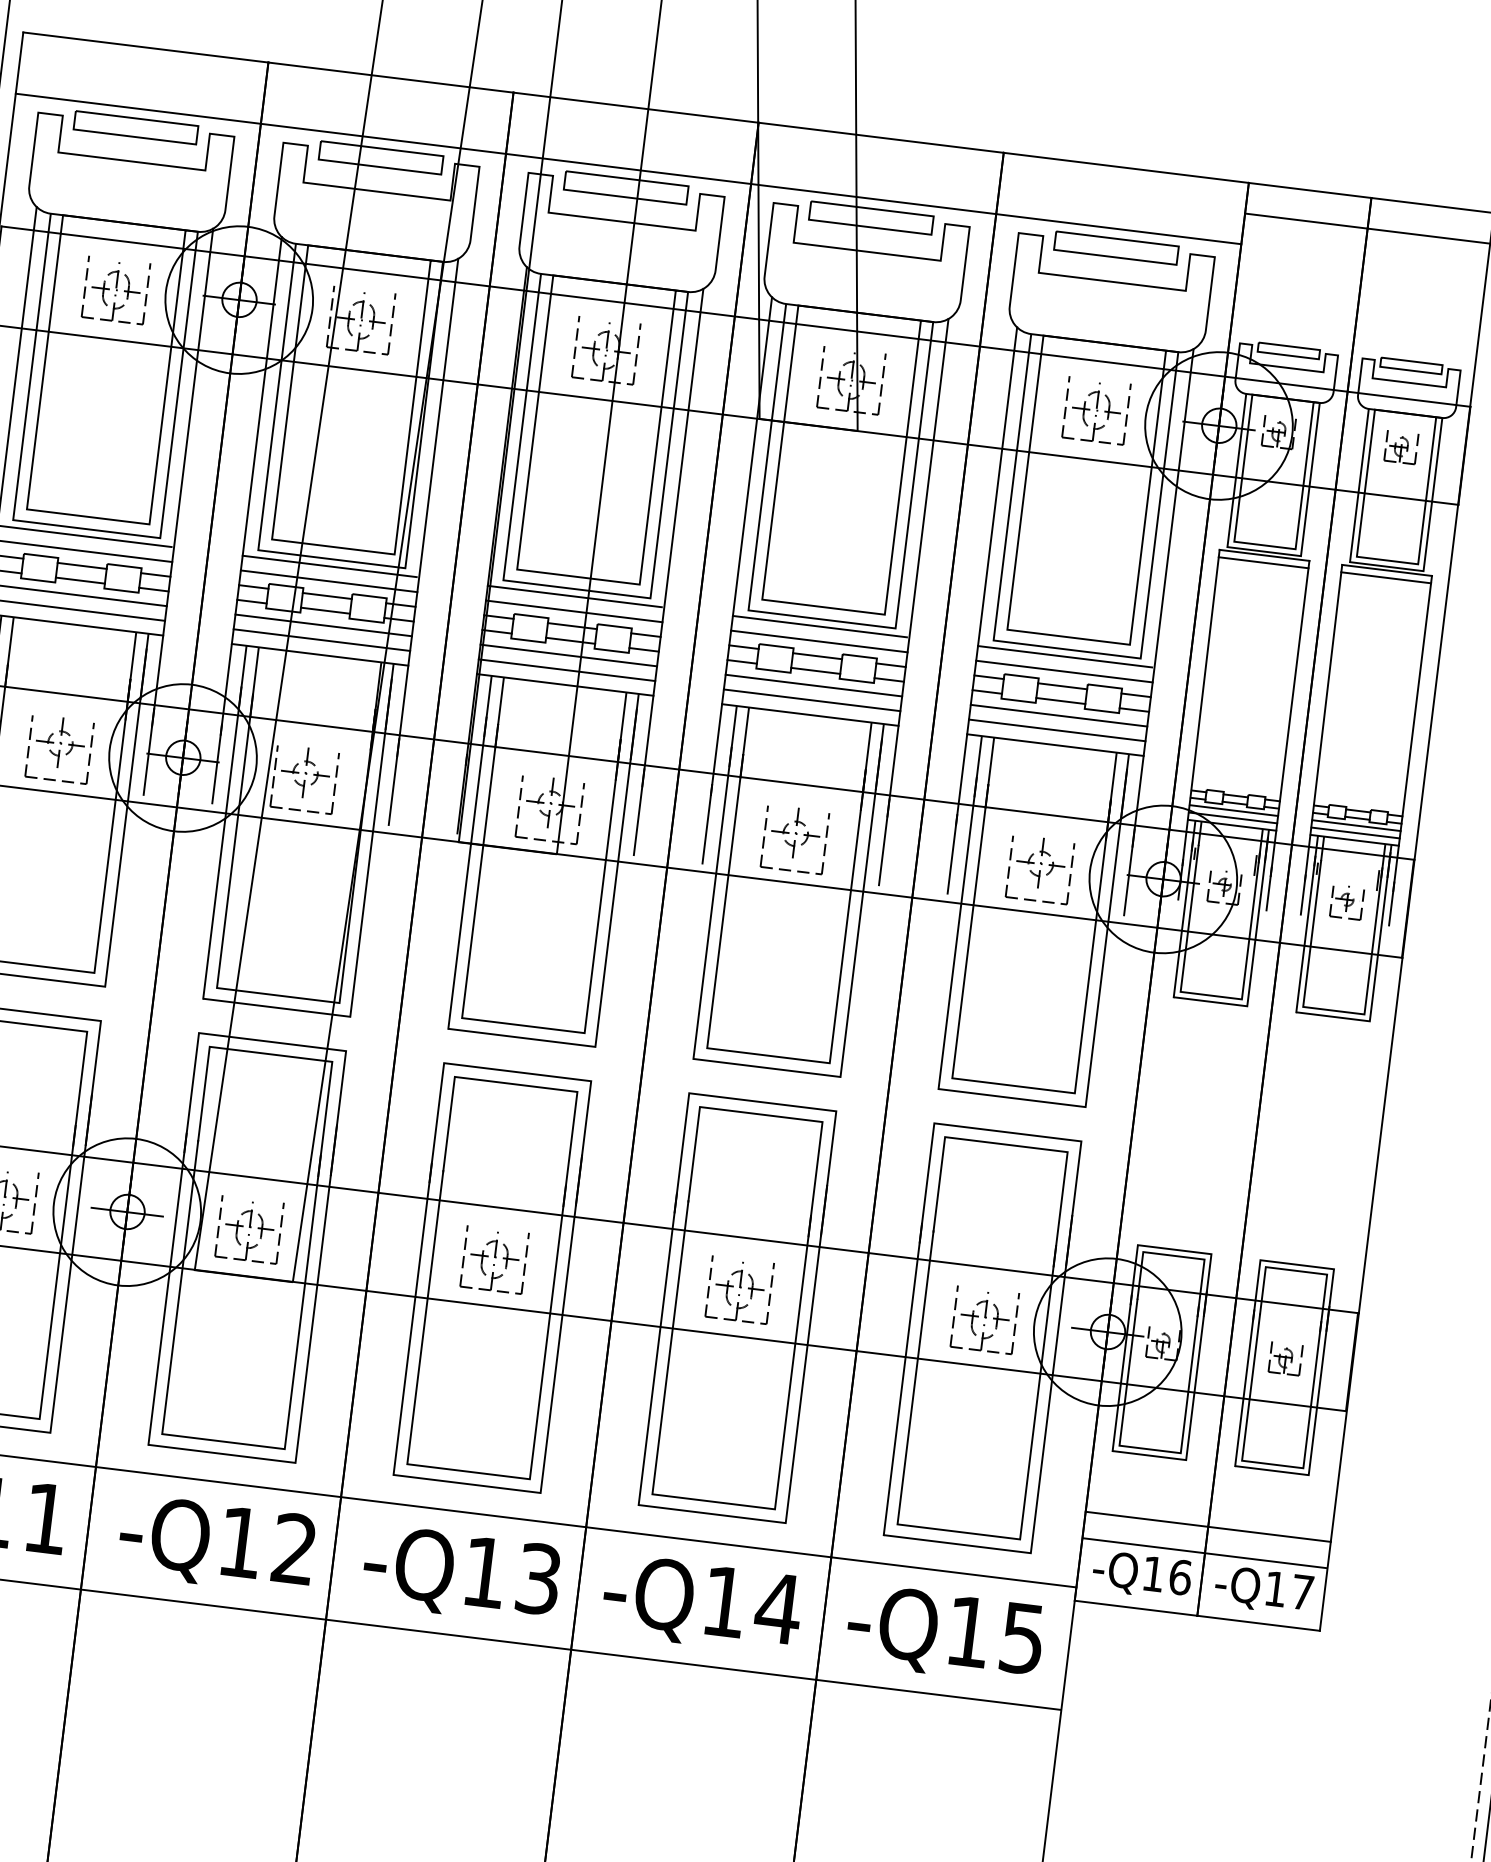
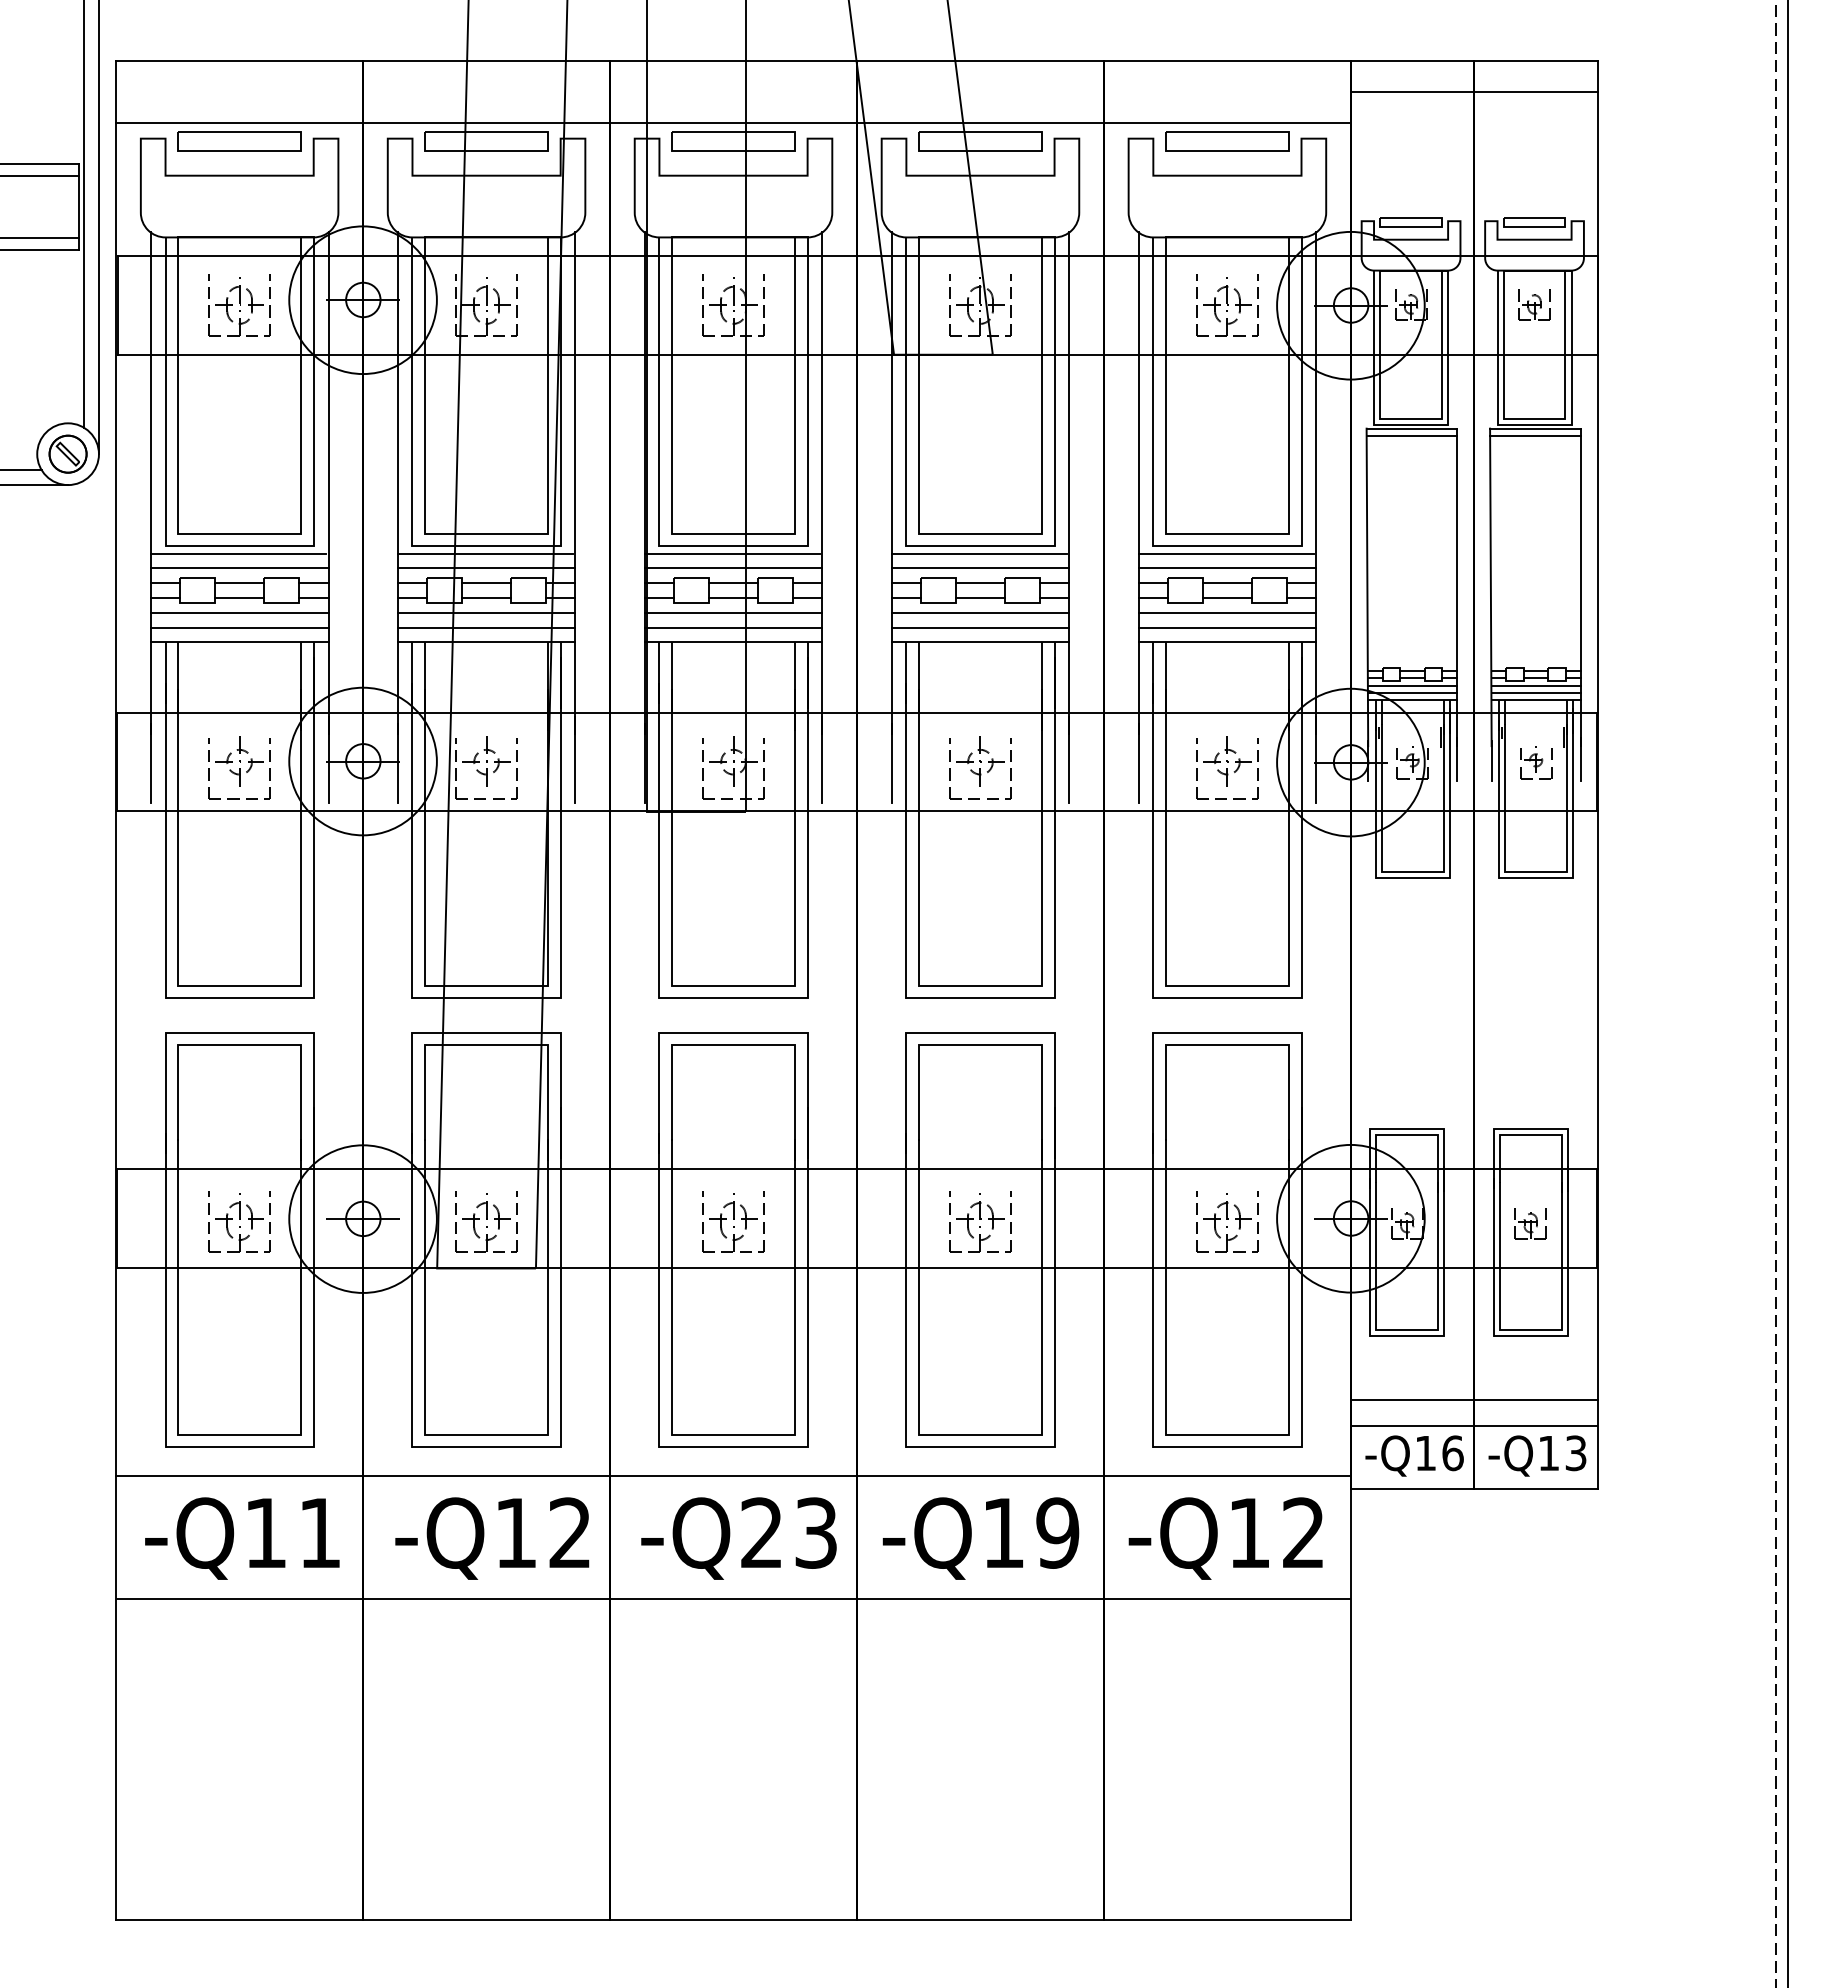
text: (484, 1571) -> (761, 1532), -Q13 -> -Q23
text: (1302, 1592) -> (1575, 1453), -Q17 -> -Q13
text: (778, 1607) -> (1057, 1532), -Q14 -> -Q19
text: (1022, 1637) -> (1303, 1532), -Q15 -> -Q12

